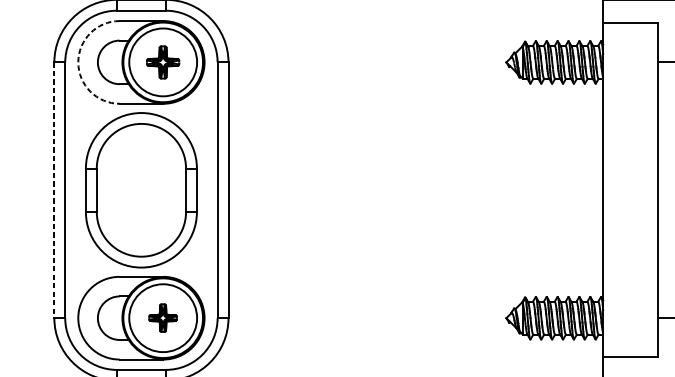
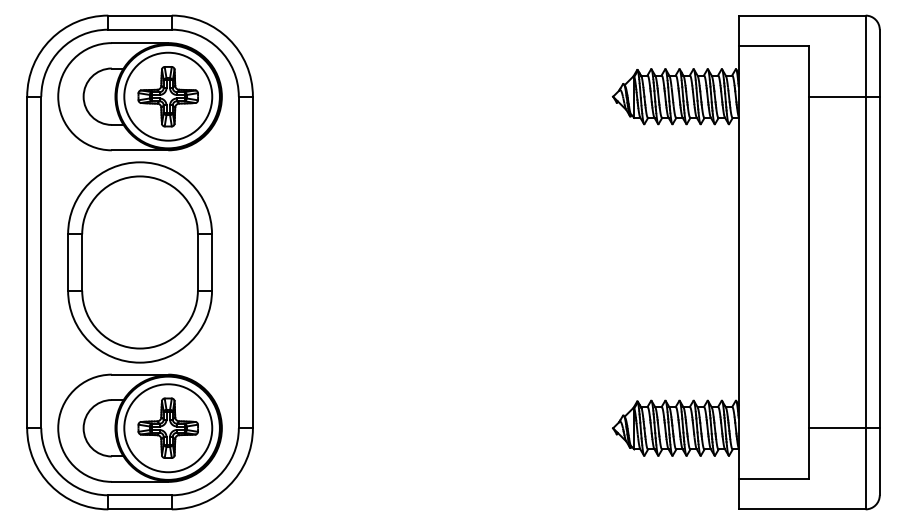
arc: (78, 62) -> (58, 96), dashed -> solid
part: (162, 62) -> (167, 96), size x1.43
line: (54, 190) -> (27, 262), dashed -> solid
part: (162, 317) -> (167, 427), size x1.67

